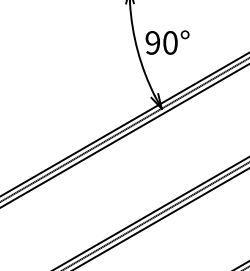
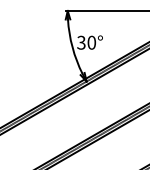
text: (152, 42) -> (81, 42), 90° -> 30°

